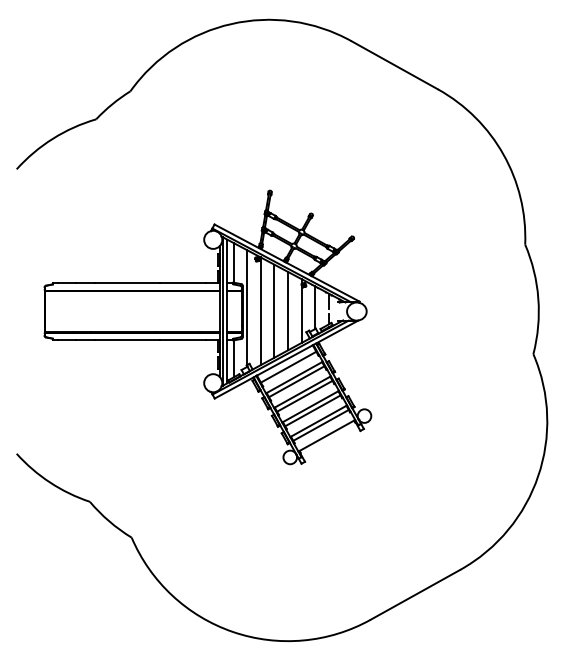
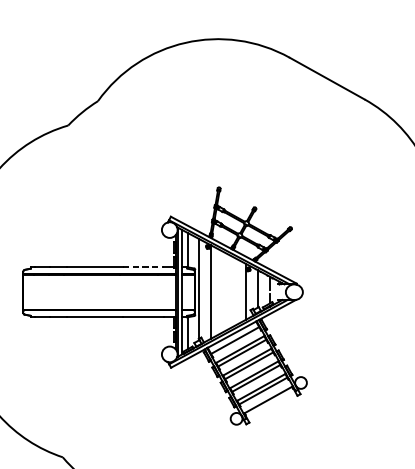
line: (183, 282) -> (143, 267), solid -> dashed
line: (274, 310) -> (222, 291), removed
line: (288, 310) -> (235, 291), removed

